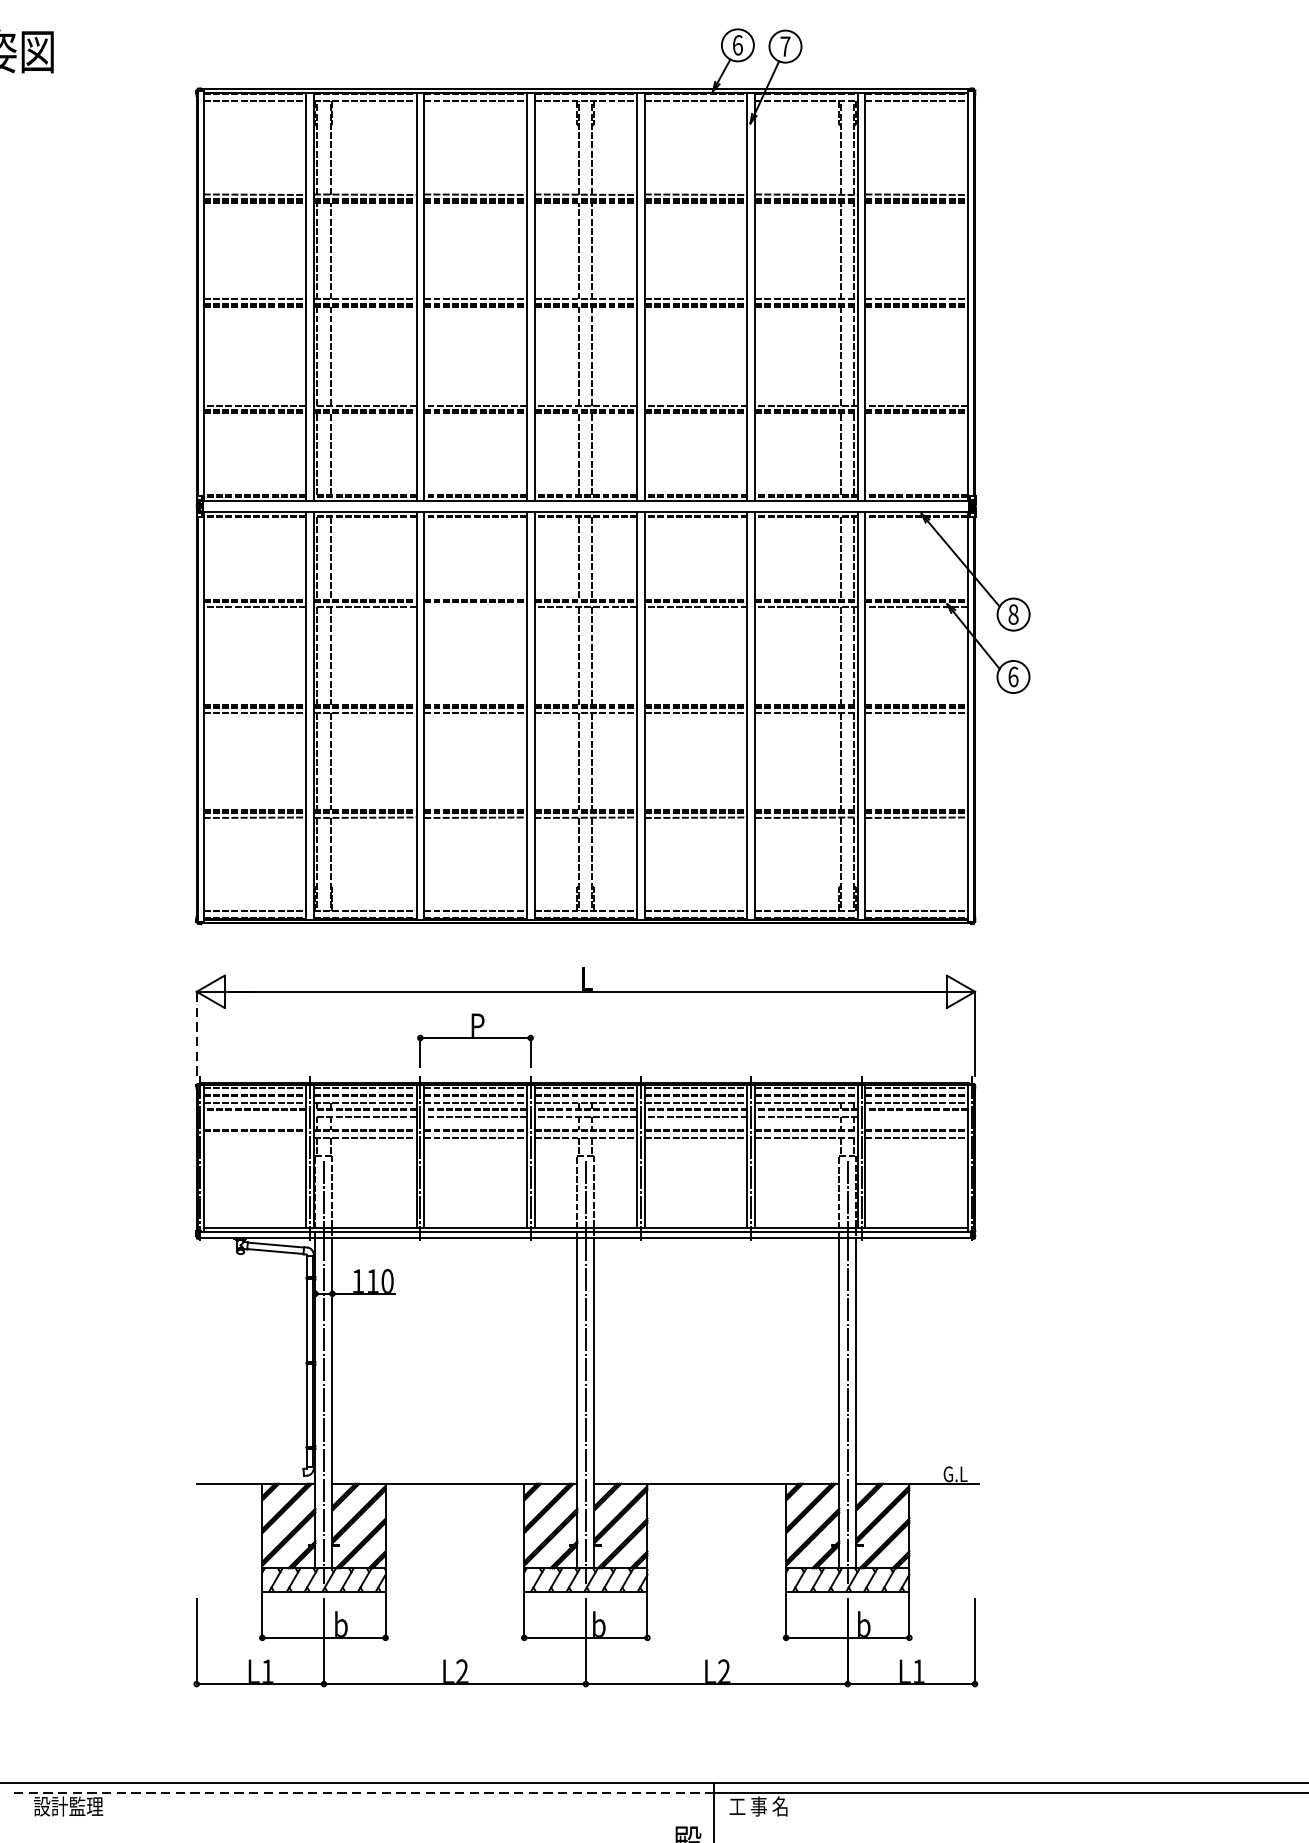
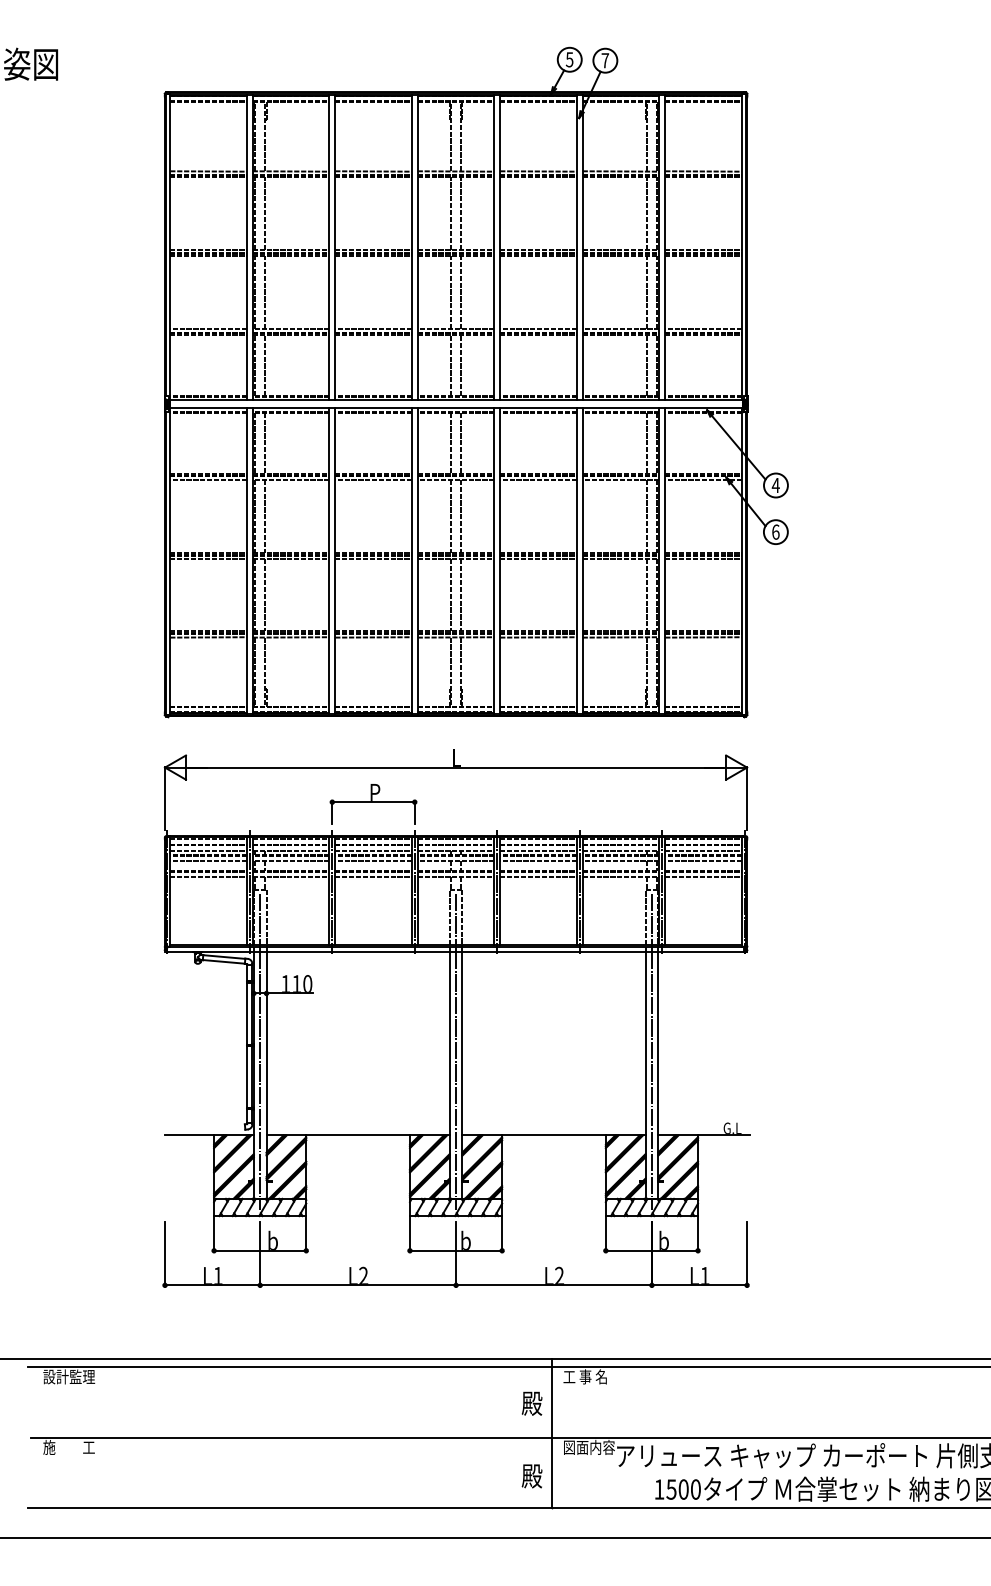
text: (737, 44) -> (569, 59), 6 -> 5
line: (475, 606) -> (373, 479), added
text: (1012, 614) -> (775, 485), 8 -> 4
line: (197, 1033) -> (165, 798), dashed -> solid
line: (254, 1116) -> (208, 860), added
line: (916, 1116) -> (703, 860), added
line: (254, 1138) -> (208, 877), added
line: (363, 1793) -> (289, 1367), dashed -> solid

